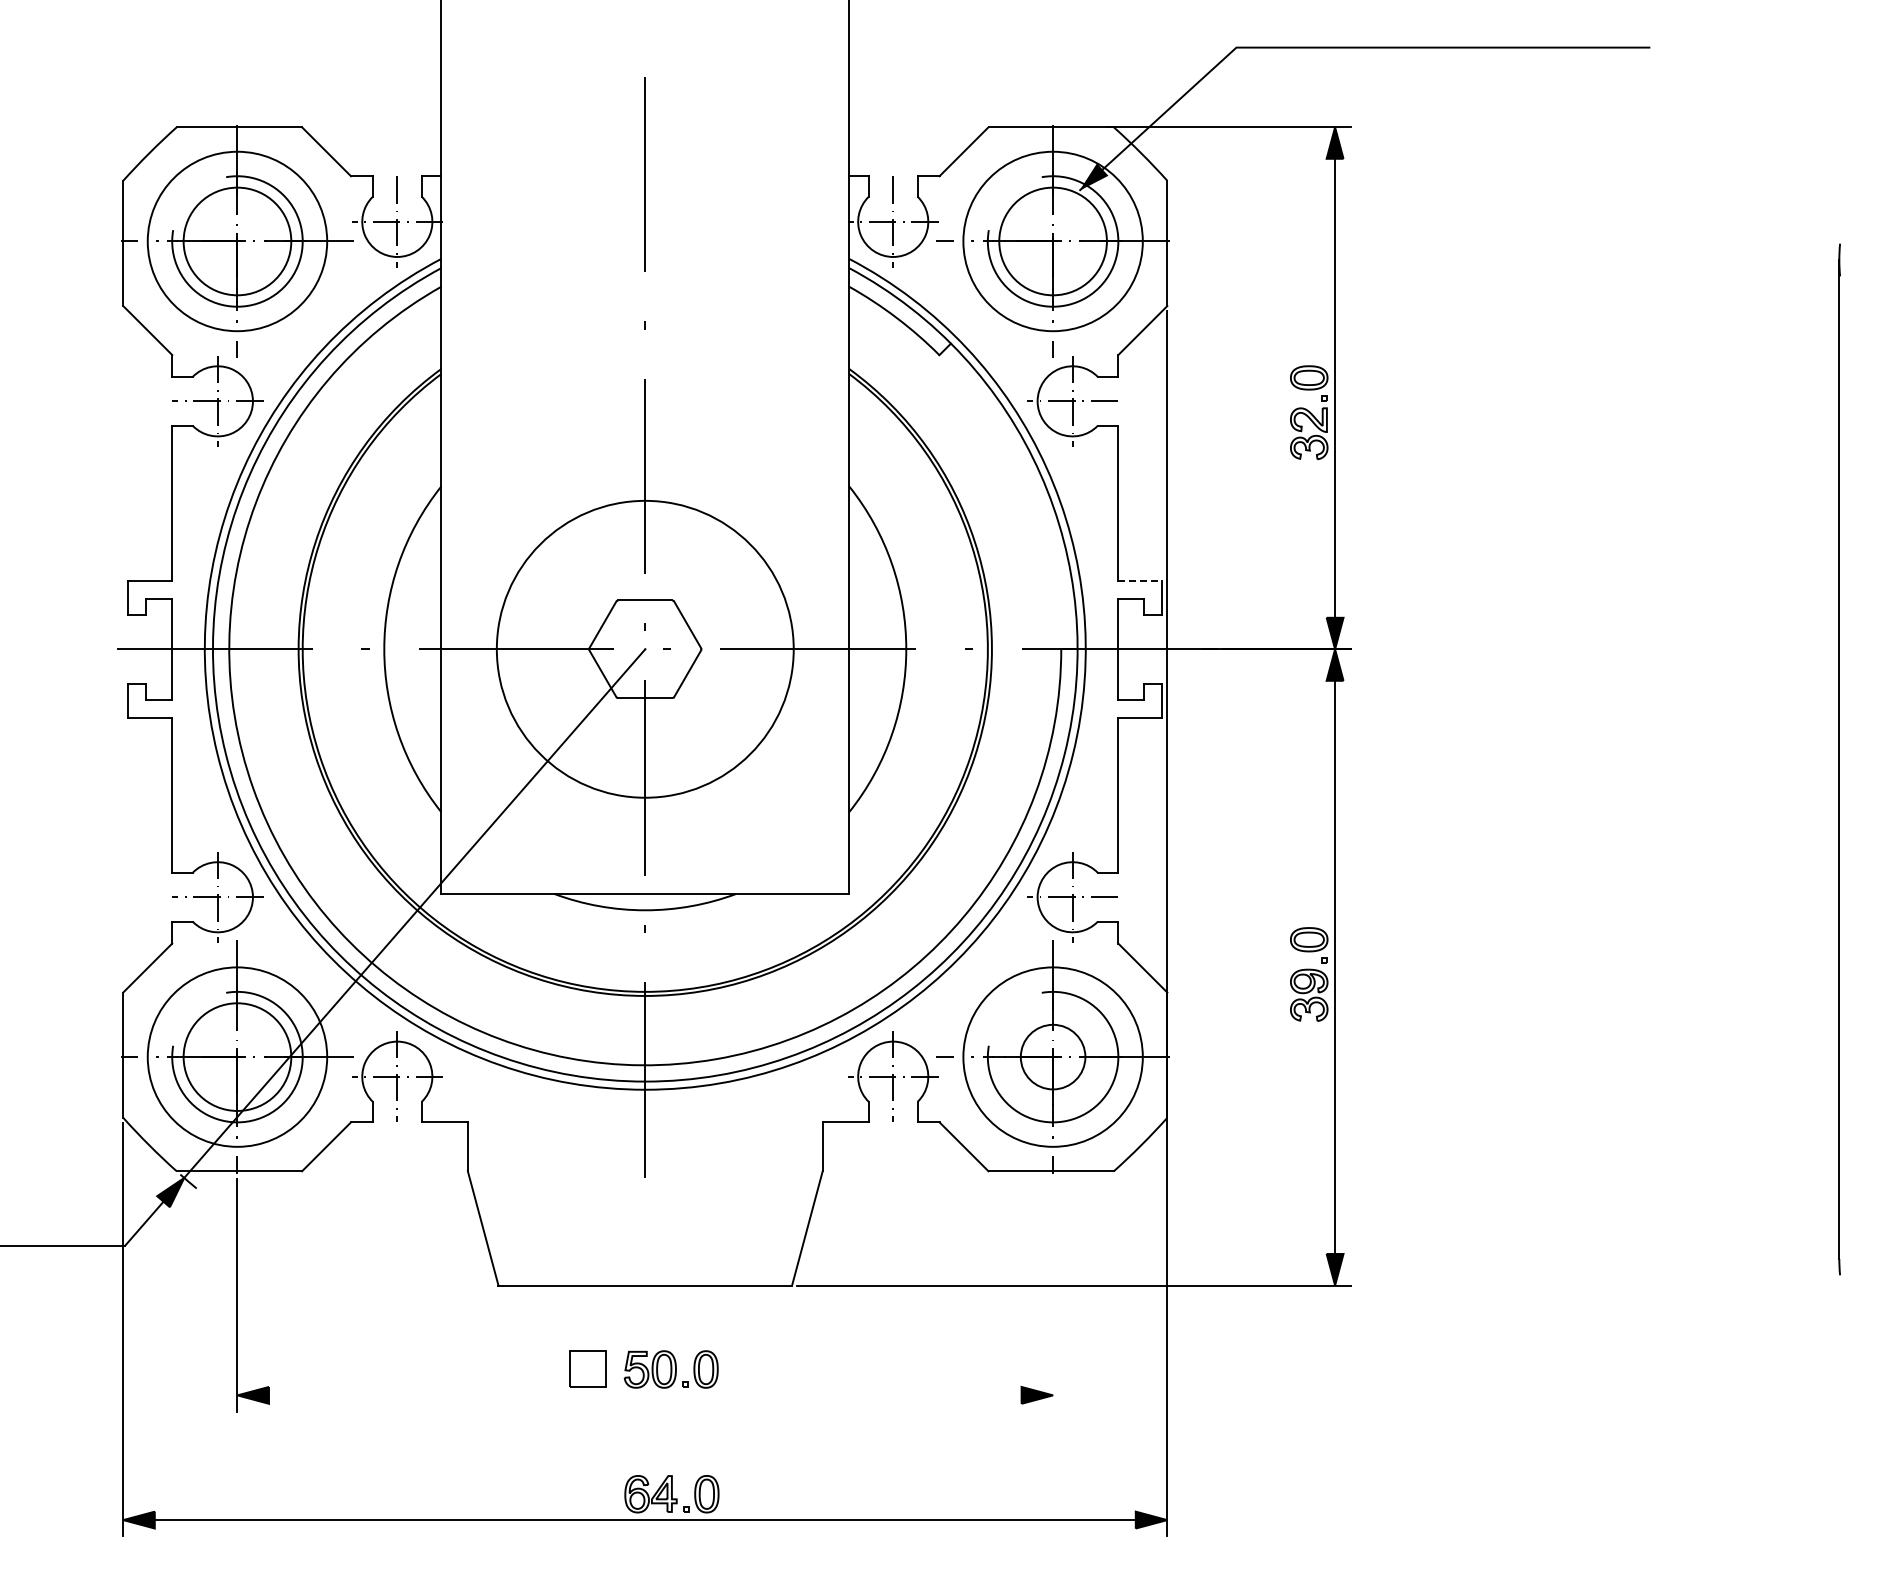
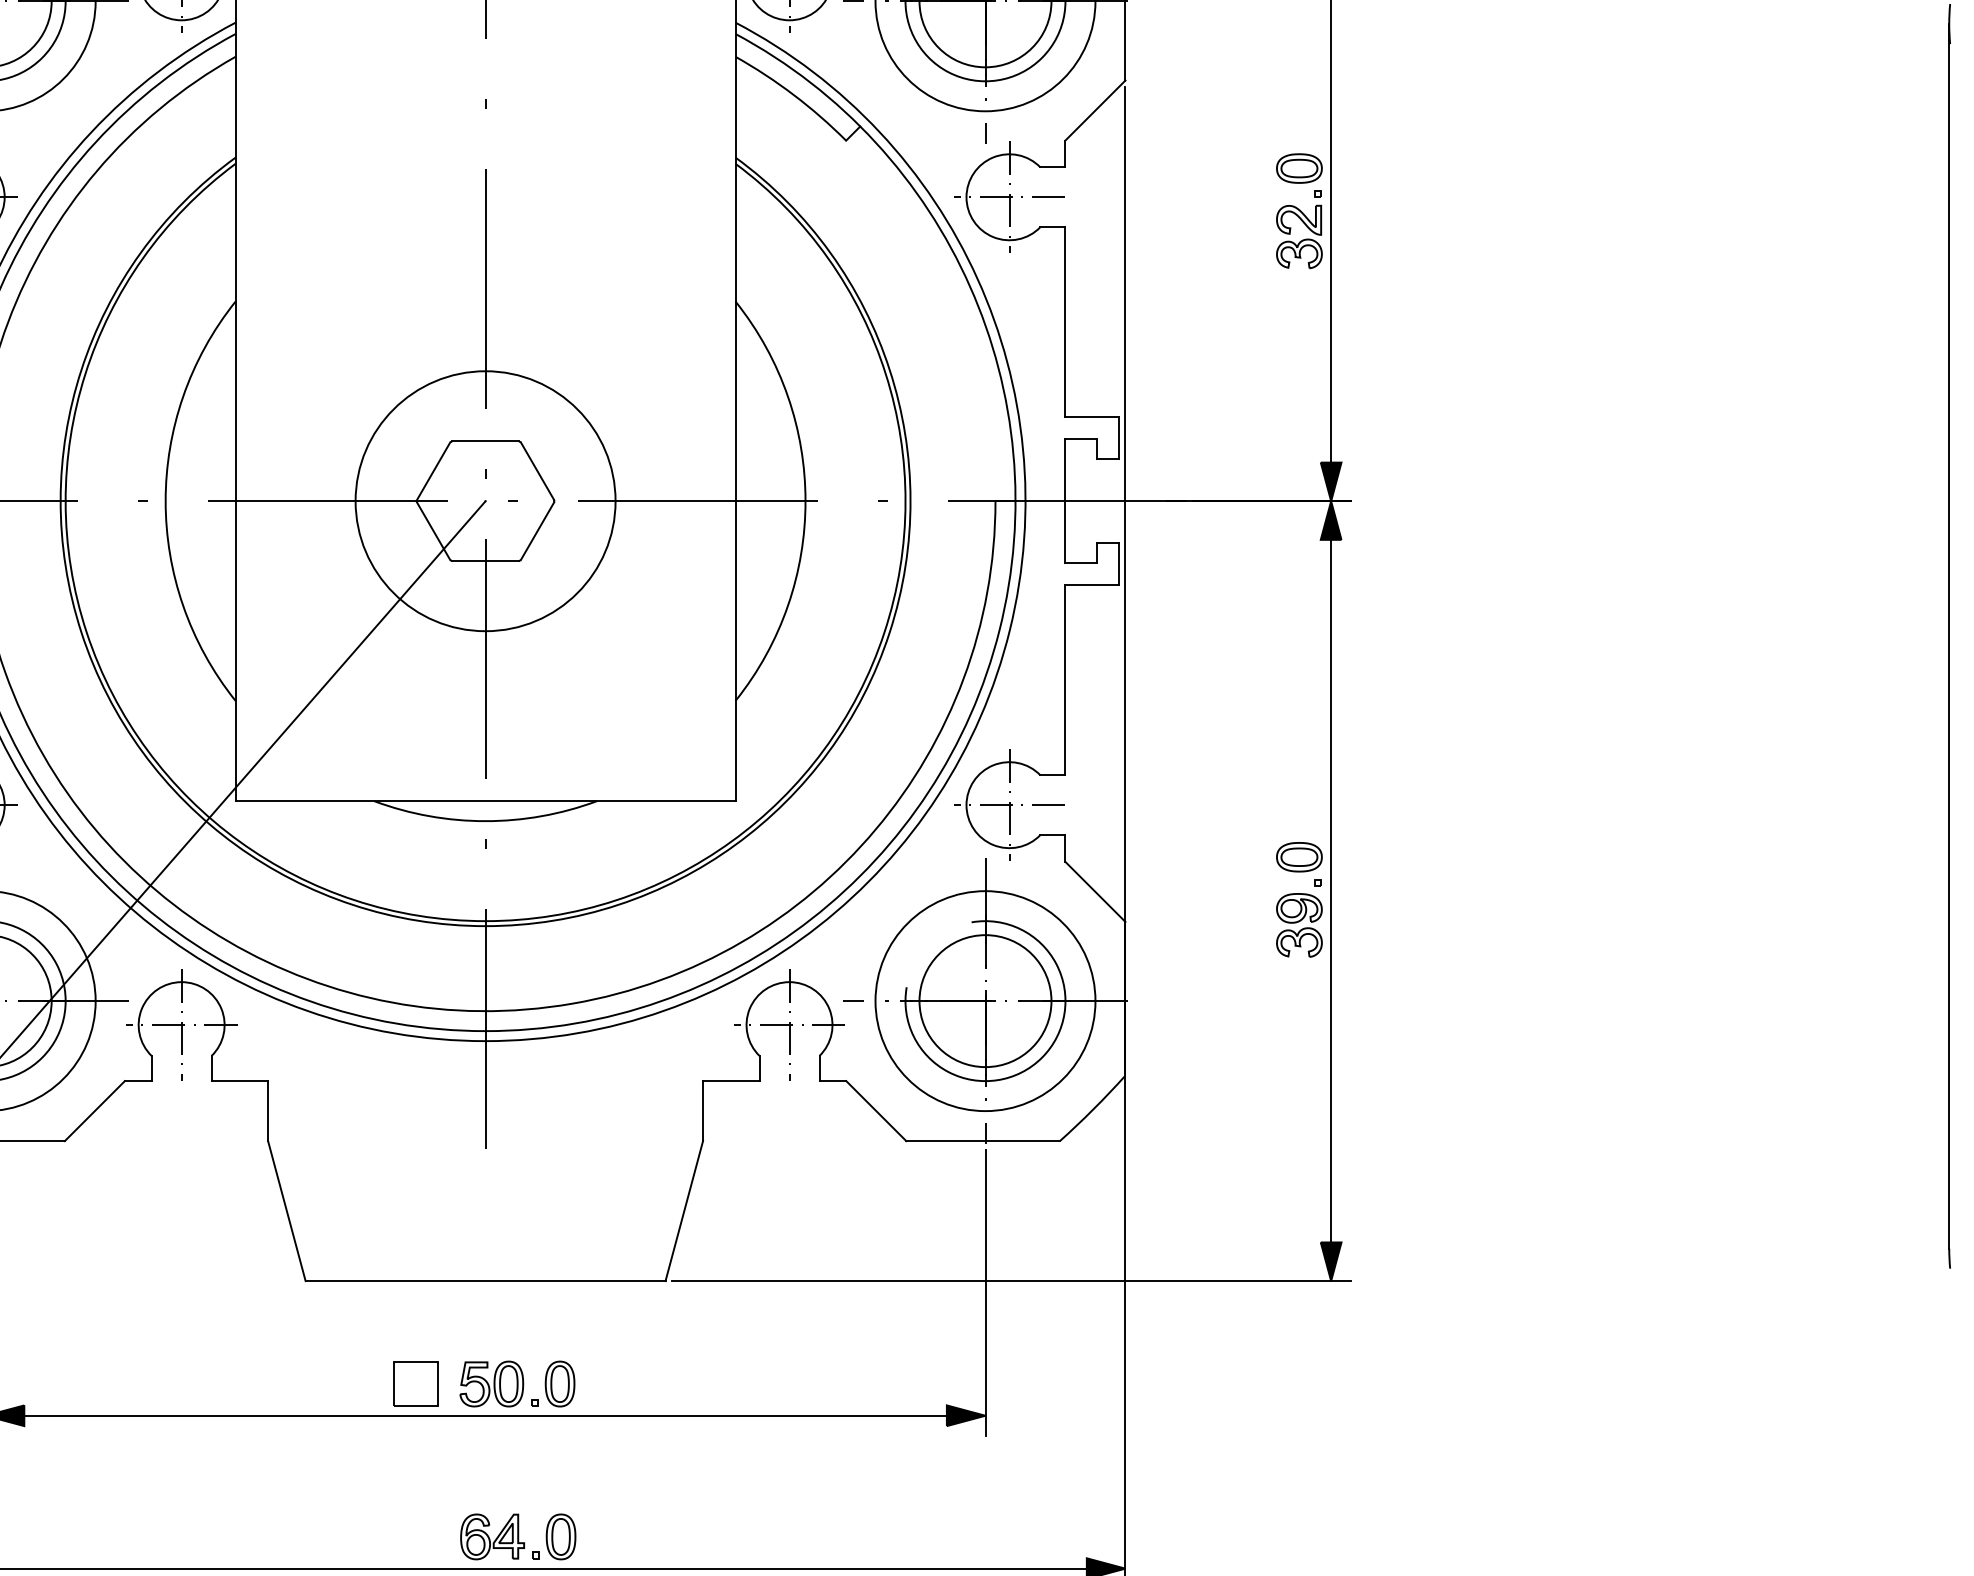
line: (1140, 580) -> (1092, 416), dashed -> solid
circle: (645, 649) -> (485, 501), size x0.71
circle: (1052, 1056) -> (984, 1000), size x1.67
line: (1053, 1294) -> (985, 1292), added
line: (644, 1395) -> (484, 1415), added

